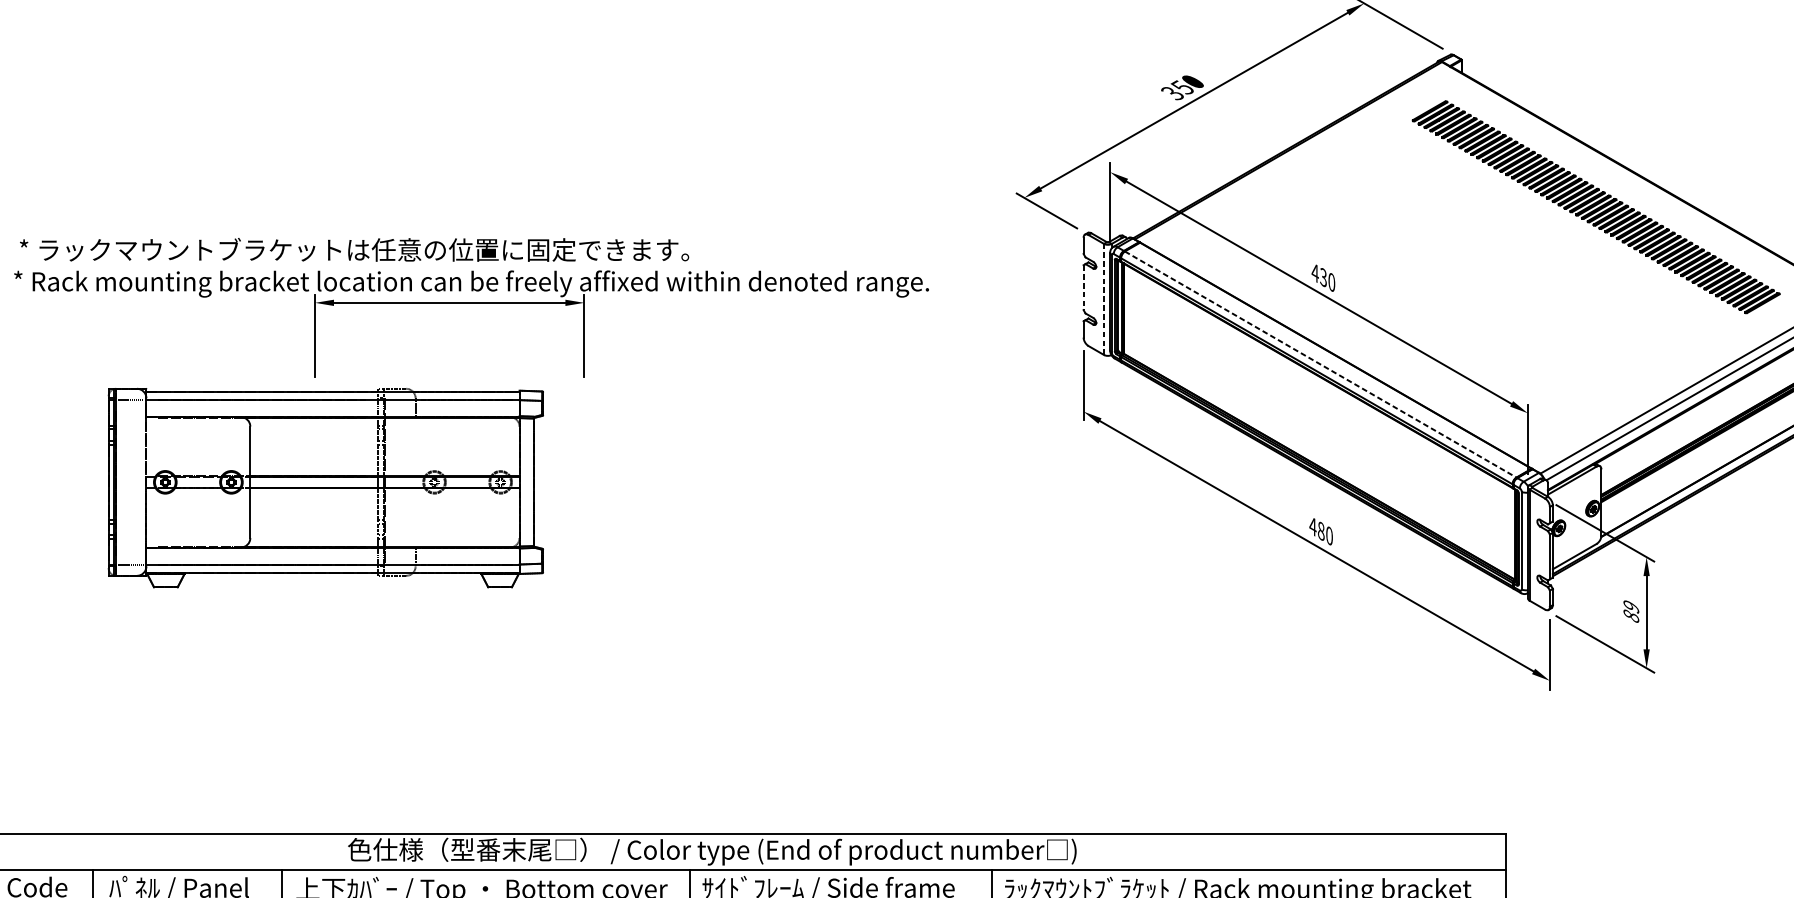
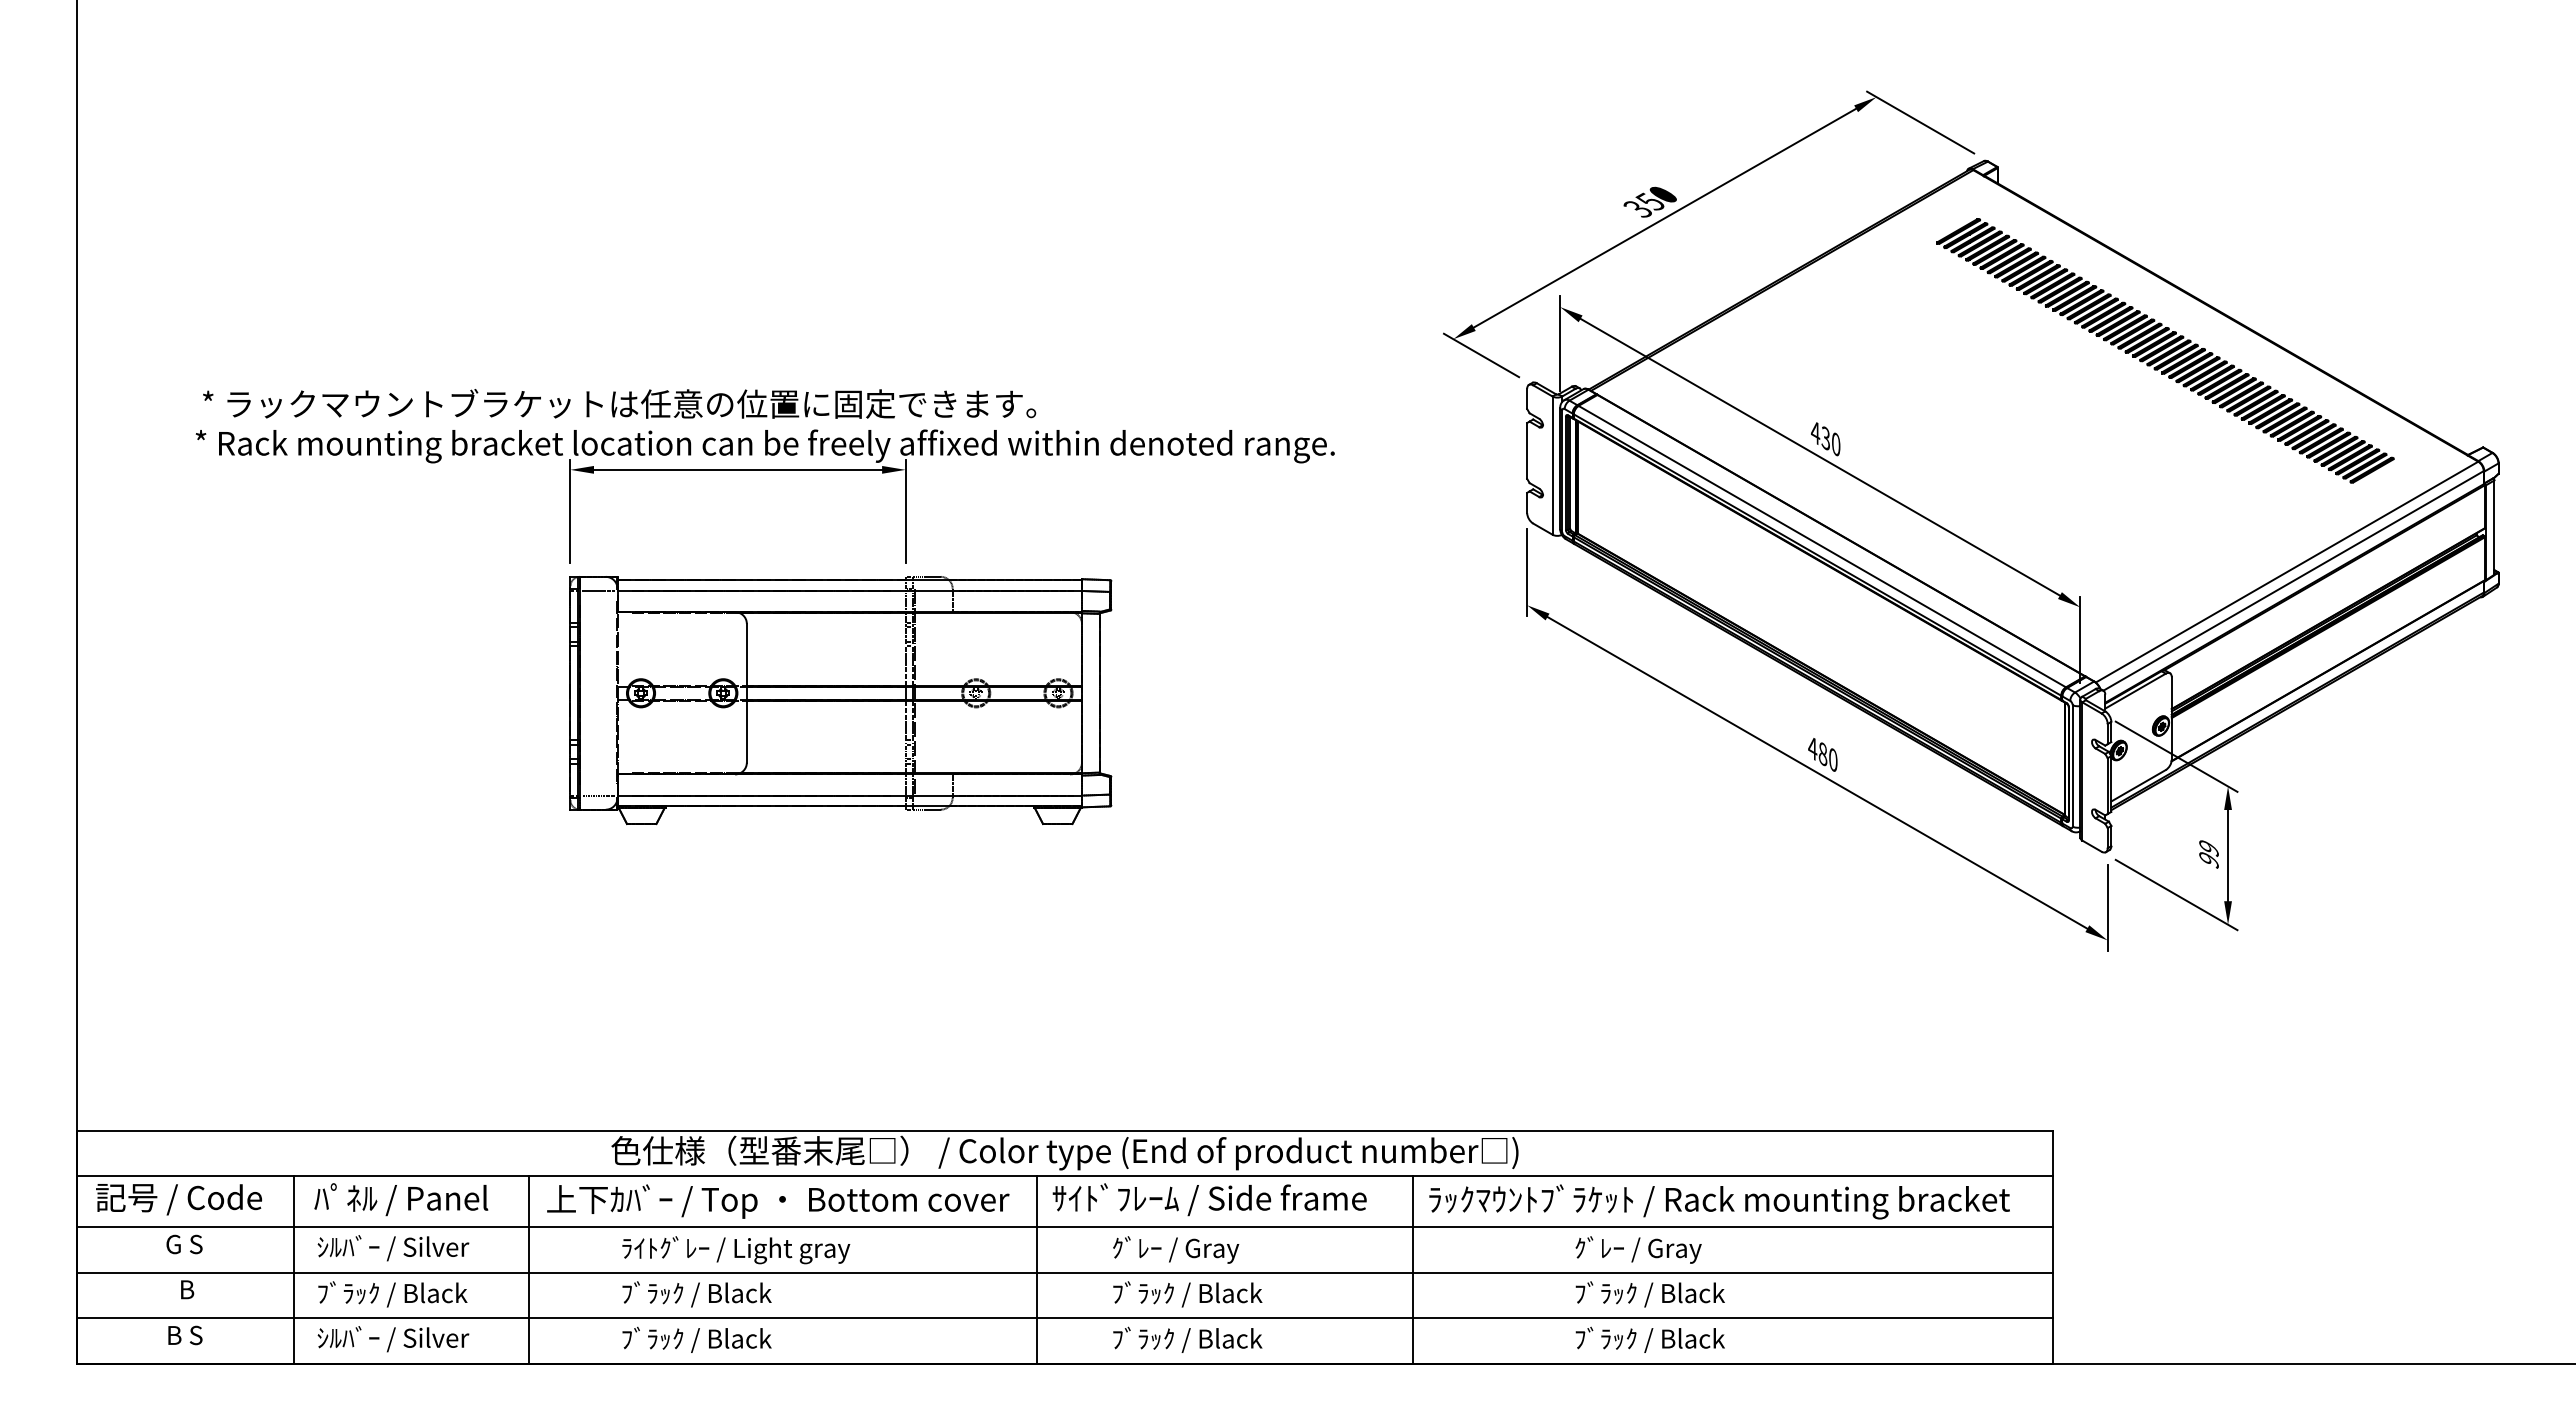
line: (1083, 287) -> (1527, 450), dashed -> solid
line: (1103, 299) -> (1552, 465), dashed -> solid
line: (1320, 364) -> (1822, 546), dashed -> solid
part: (325, 488) -> (840, 700), moved
text: (1630, 615) -> (2208, 859), 89 -> 99

